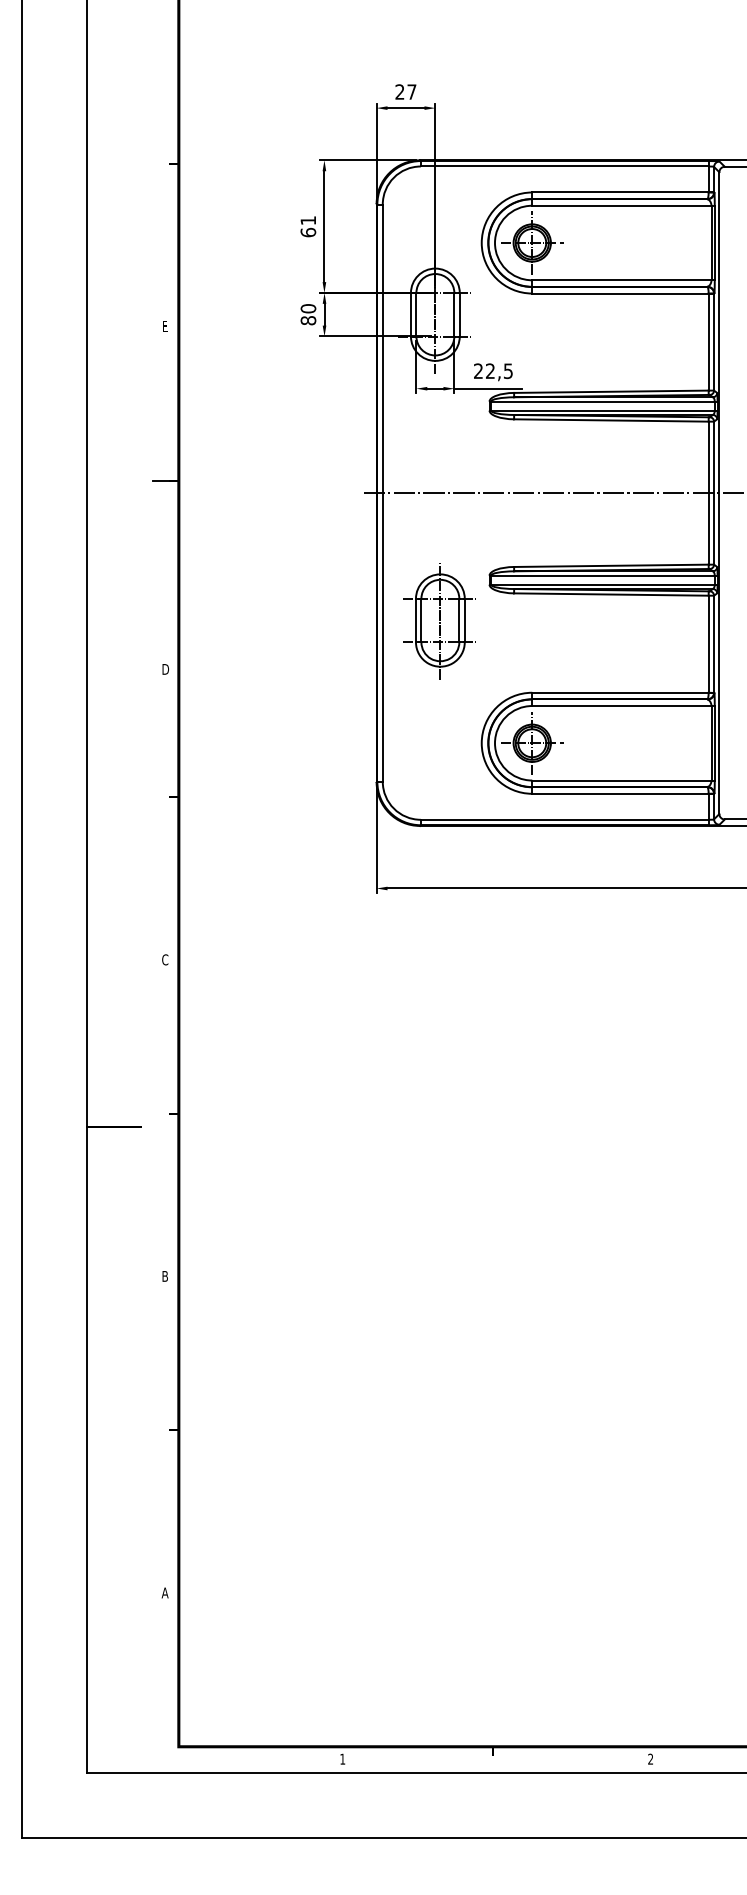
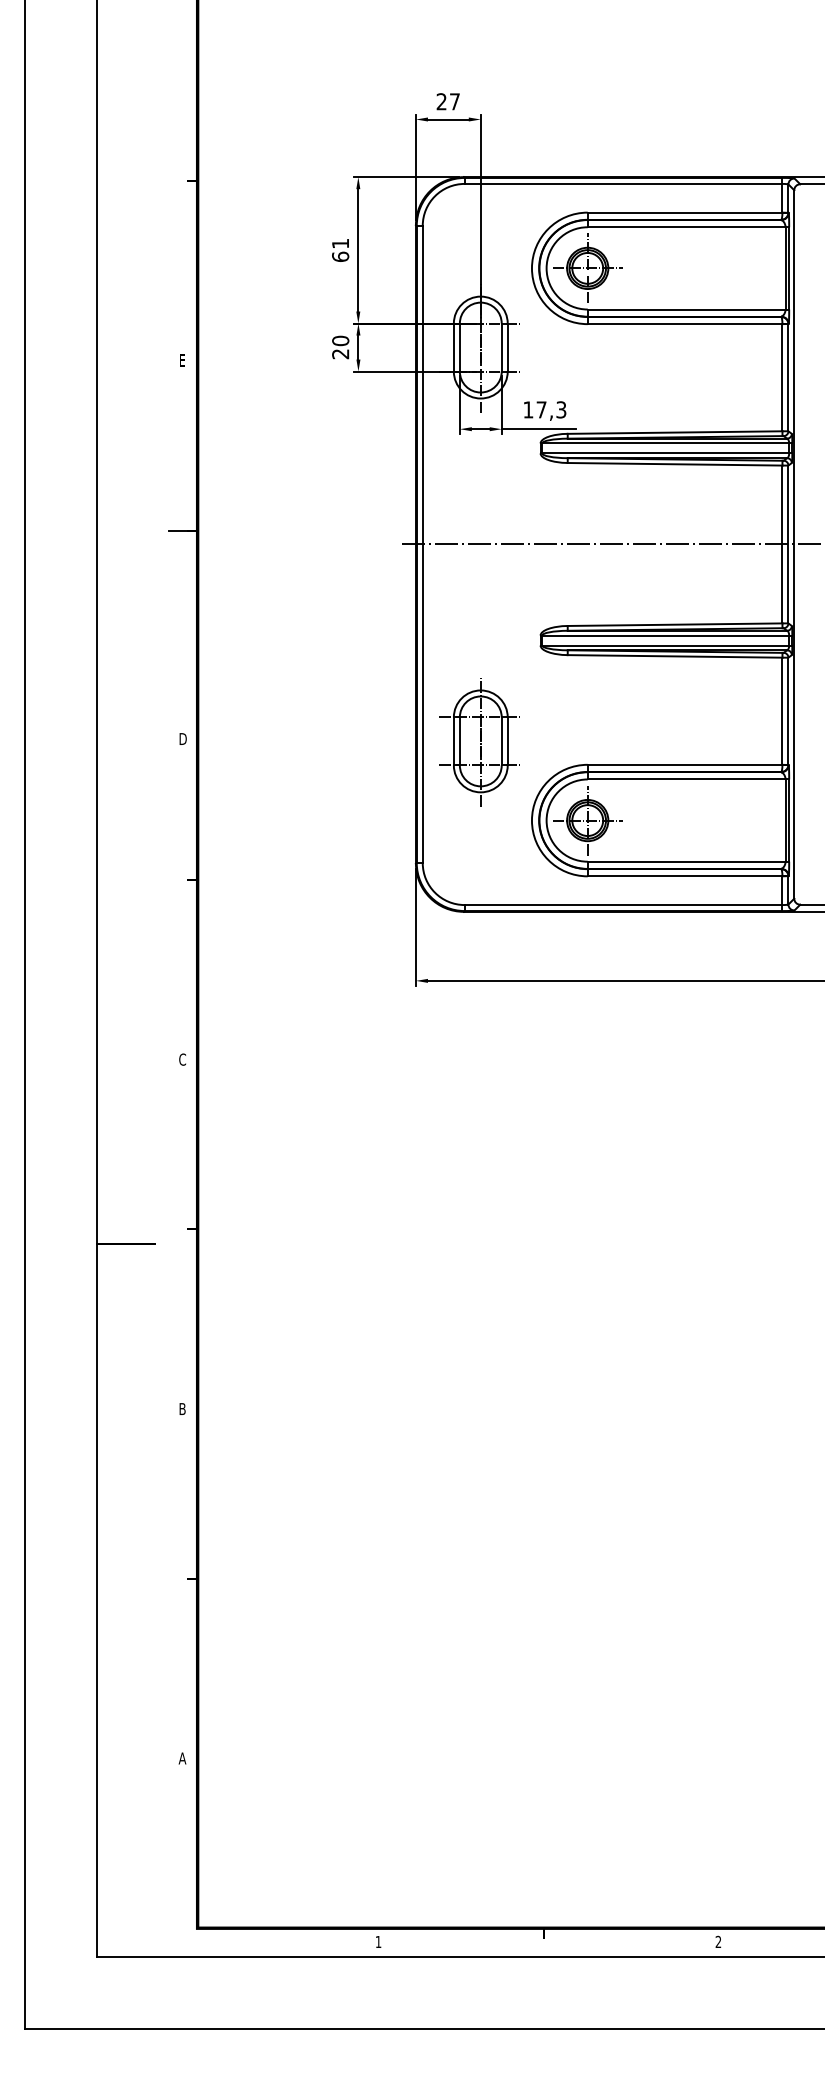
text: (308, 320) -> (340, 353), 80 -> 20
text: (493, 370) -> (544, 409), 22,5 -> 17,3
part: (439, 621) -> (479, 742), moved

